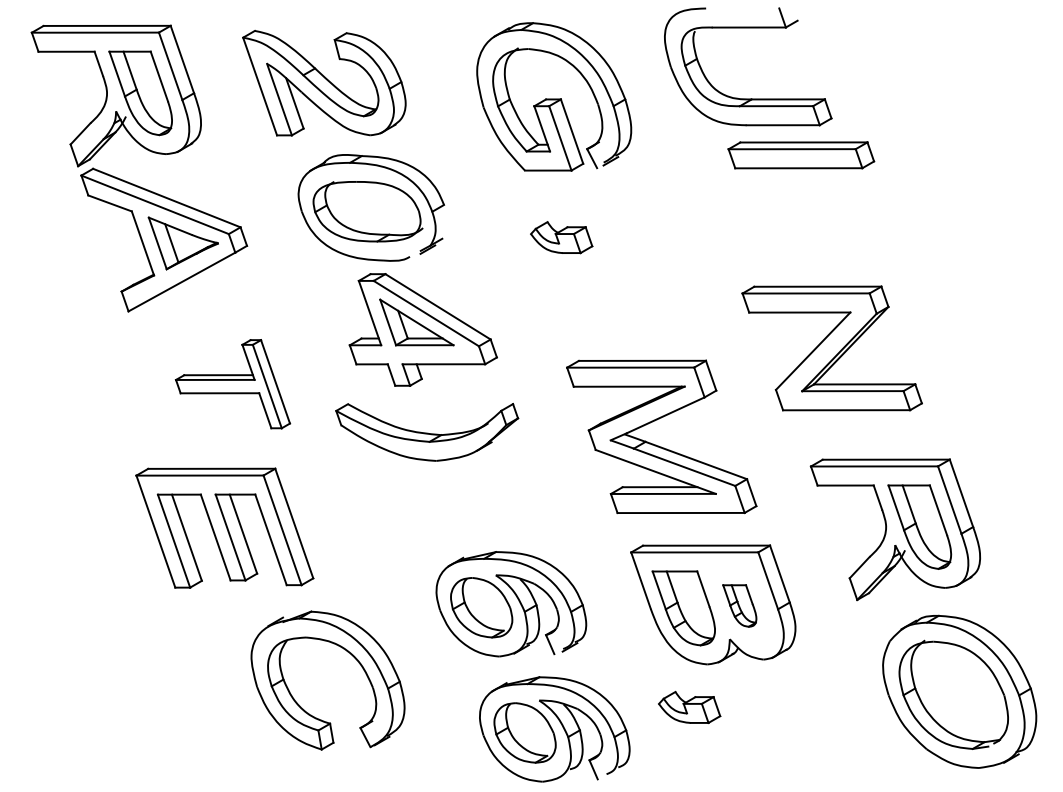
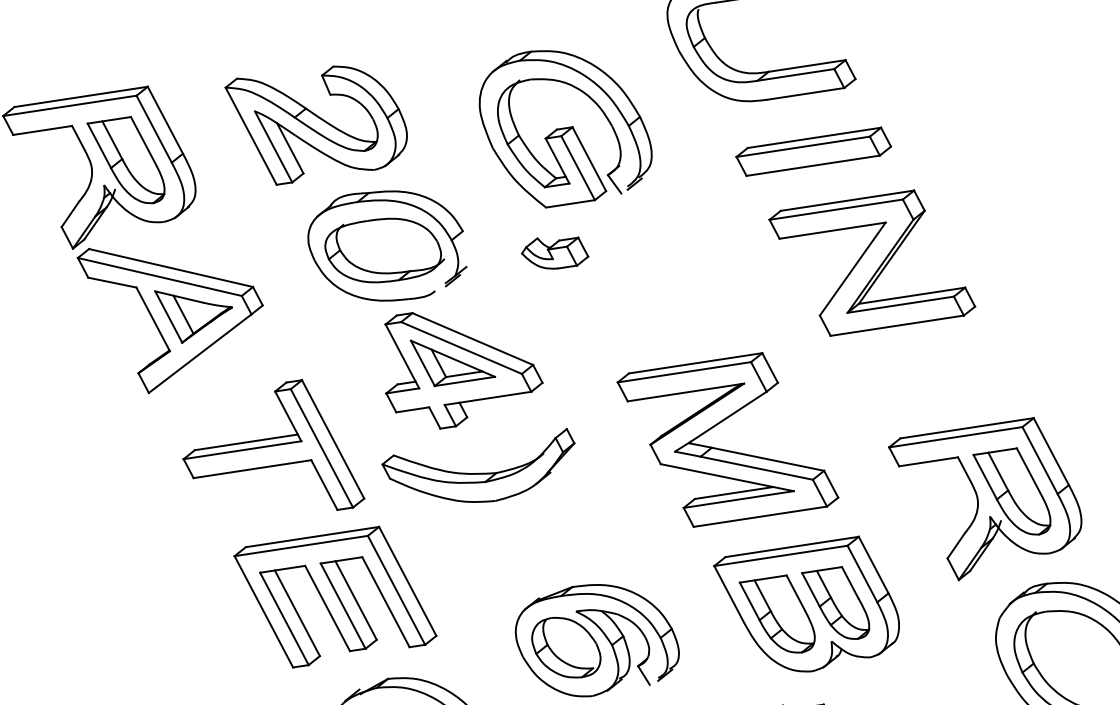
part: (554, 96) -> (565, 125), moved
part: (801, 155) -> (813, 151), moved
part: (561, 237) -> (554, 252), moved
part: (831, 348) -> (871, 263), moved
part: (232, 384) -> (269, 453), size x1.43
part: (224, 527) -> (335, 596), moved
part: (739, 605) -> (836, 604), size x1.67

